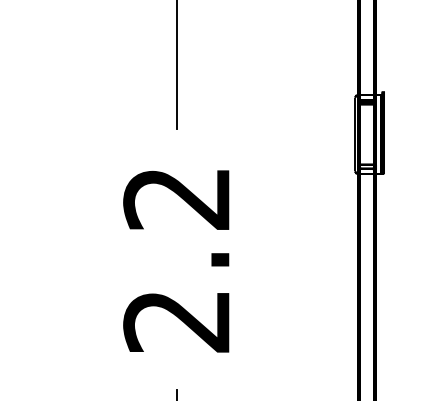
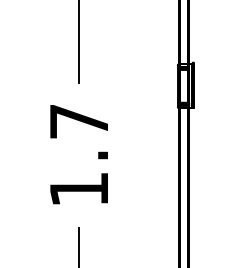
text: (175, 259) -> (78, 155), 2.2 -> 1.7

